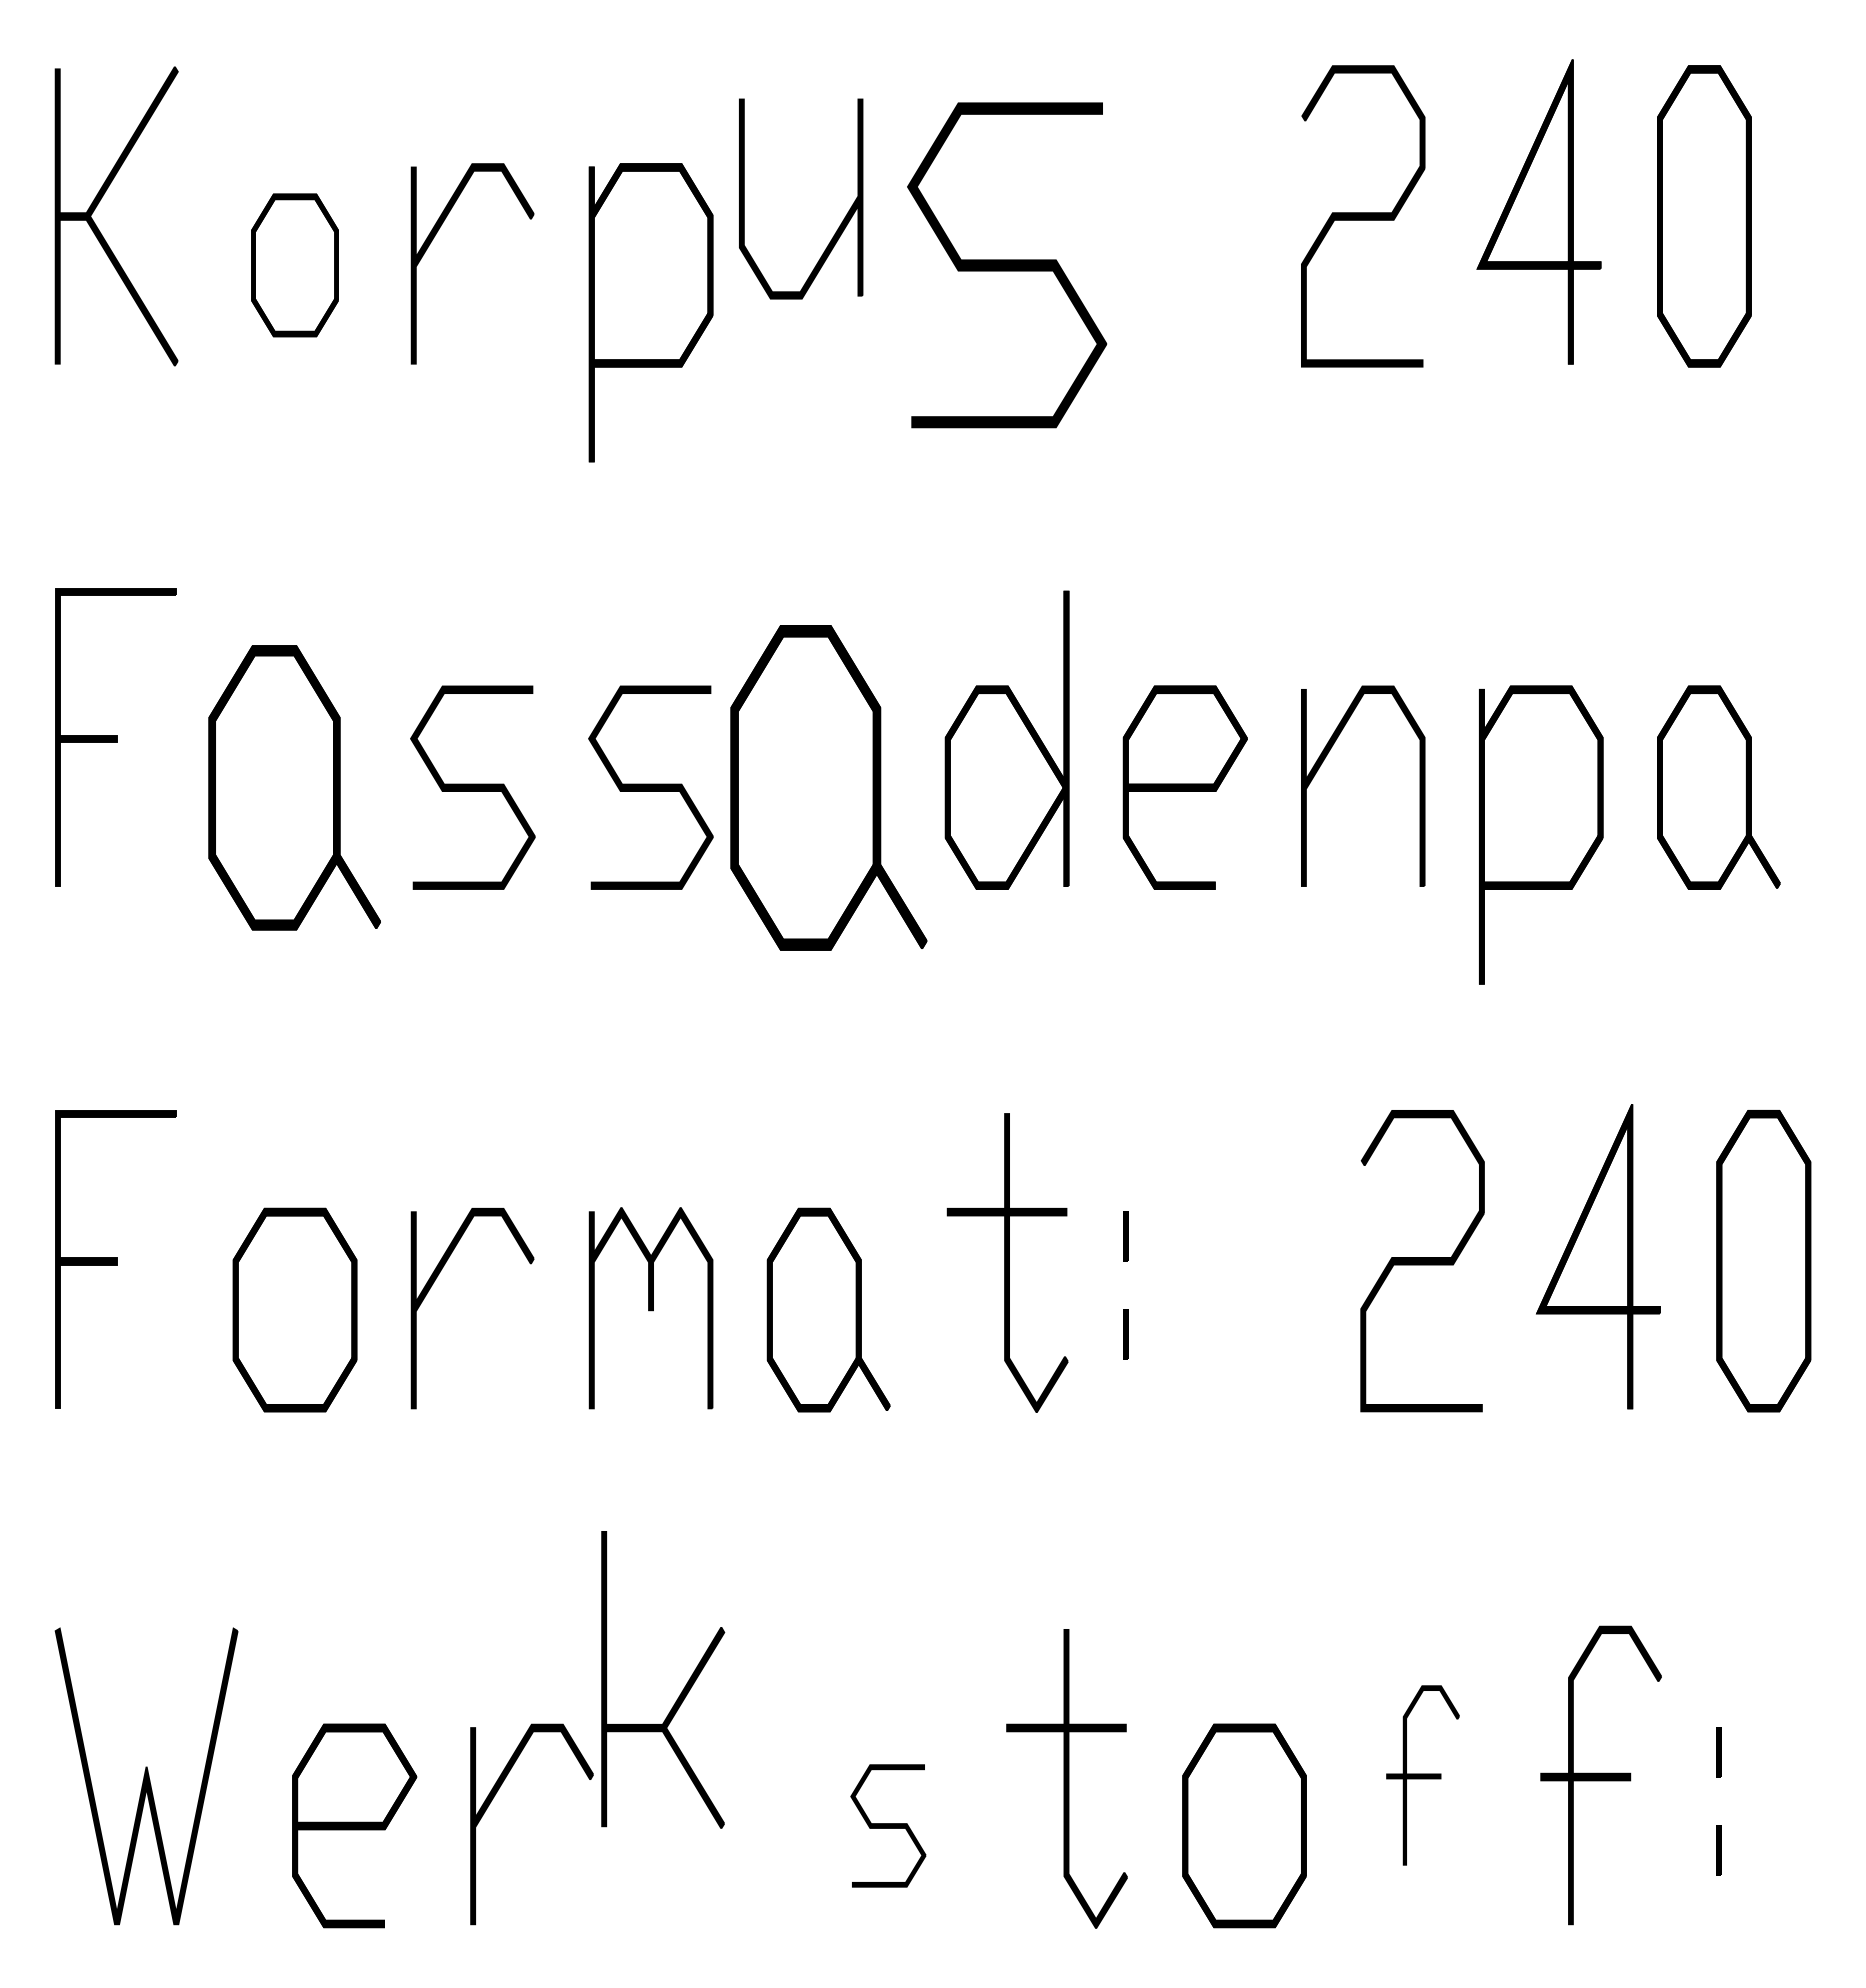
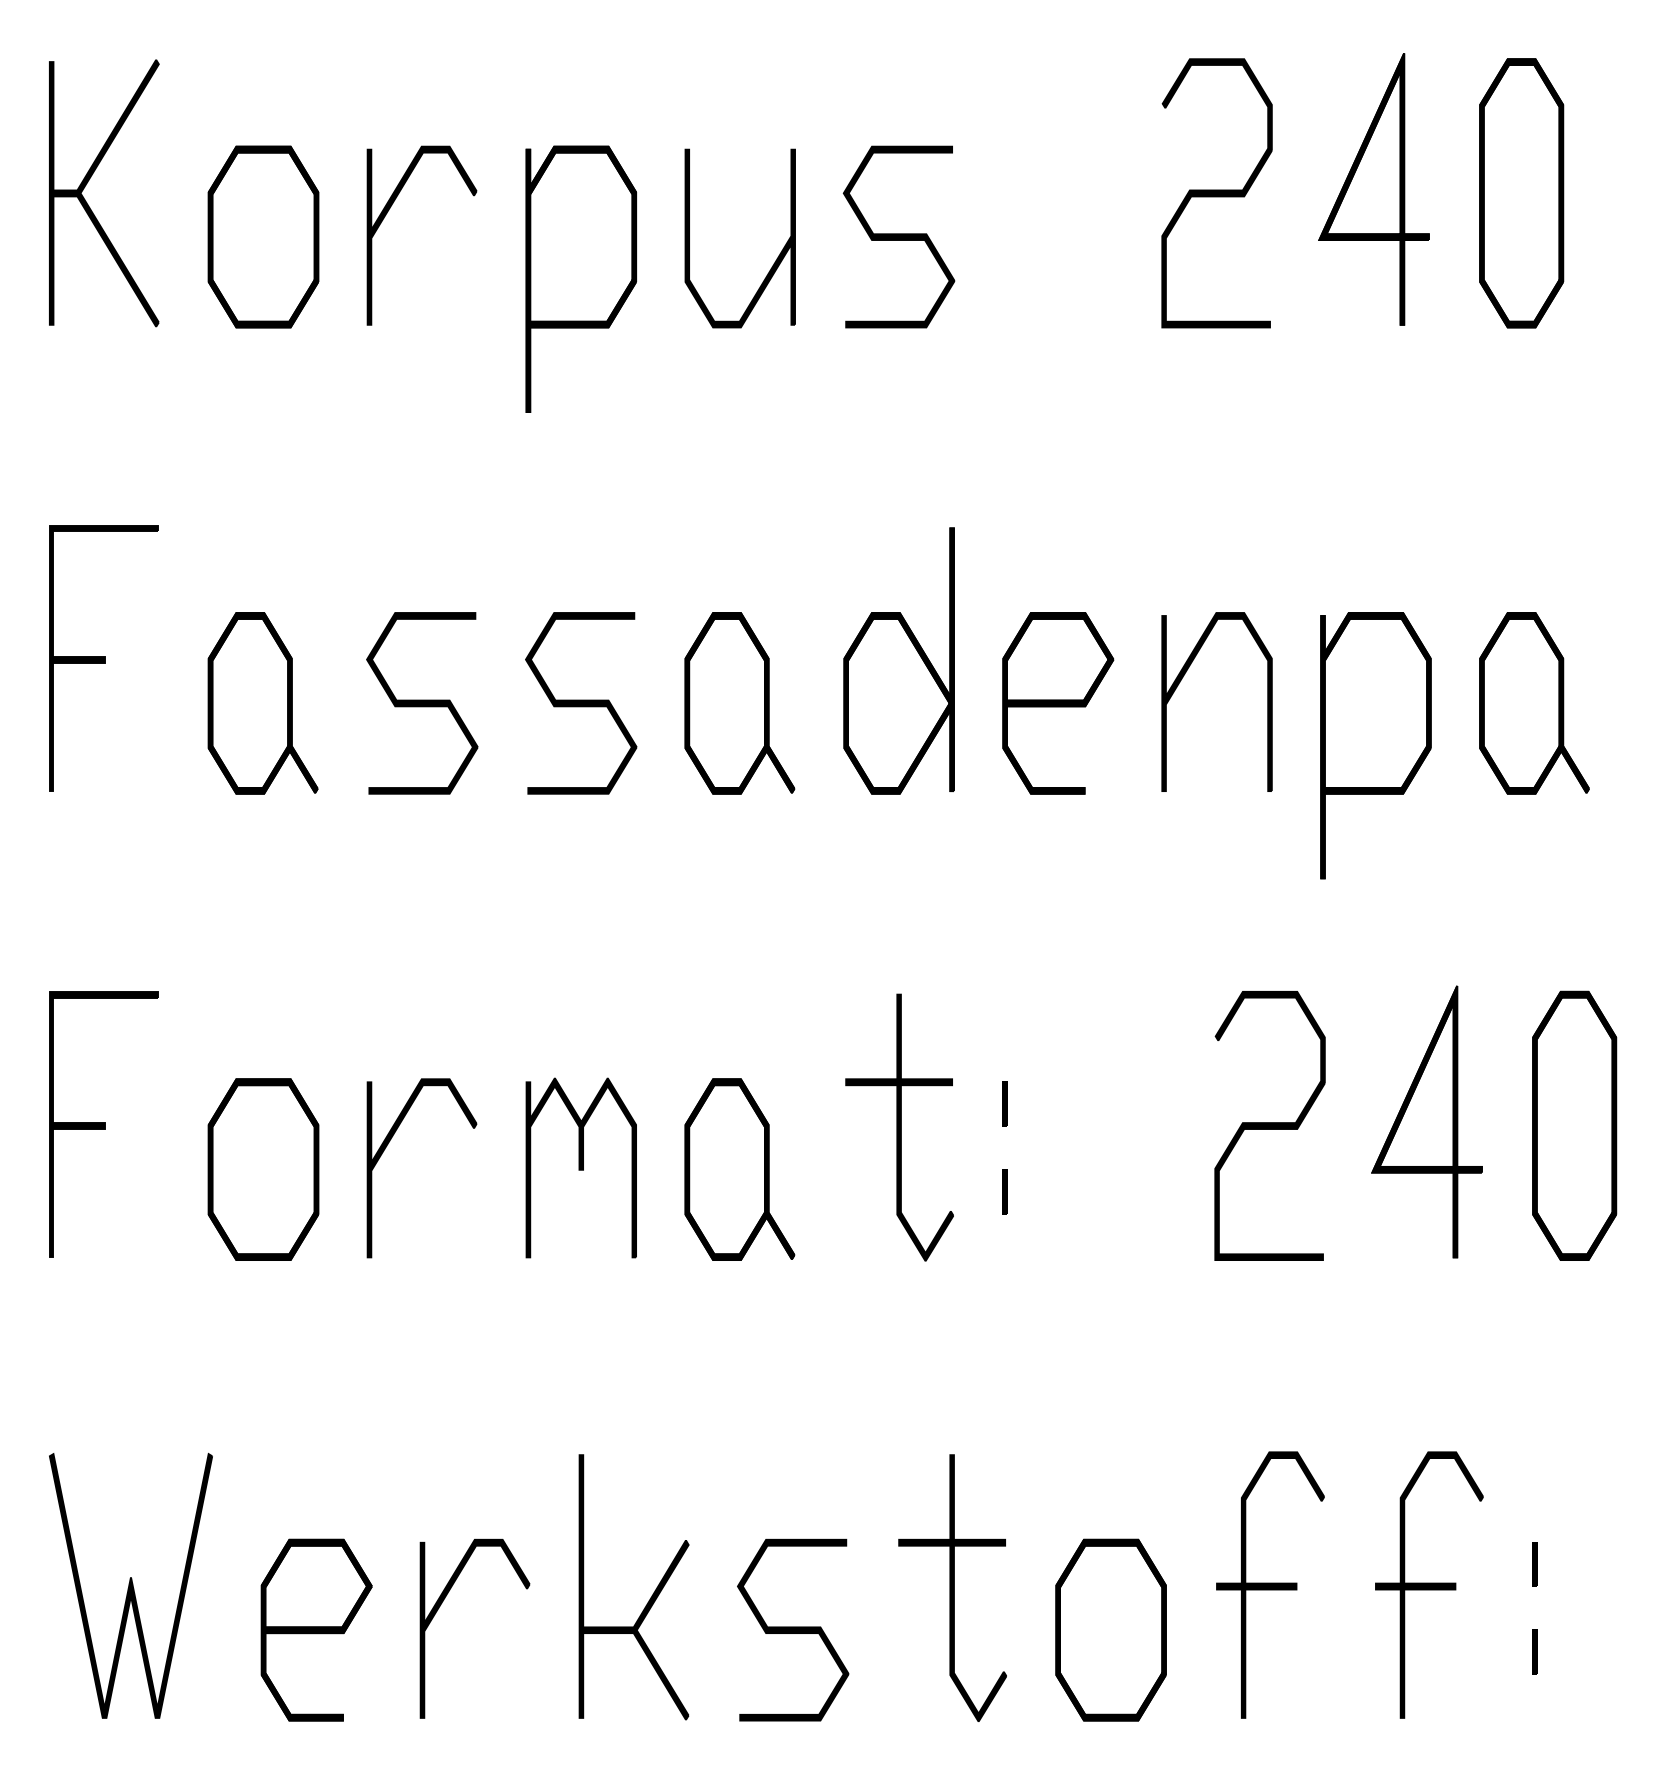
part: (840, 223) -> (775, 260), moved
part: (294, 265) -> (263, 237), size x1.43
part: (1006, 265) -> (898, 237), size x0.62
part: (294, 787) -> (263, 703), size x0.71
part: (828, 787) -> (739, 703), size x0.62
part: (682, 1689) -> (651, 1595), moved
part: (1422, 1775) -> (1269, 1585), size x1.67
part: (888, 1825) -> (793, 1629), size x1.67

